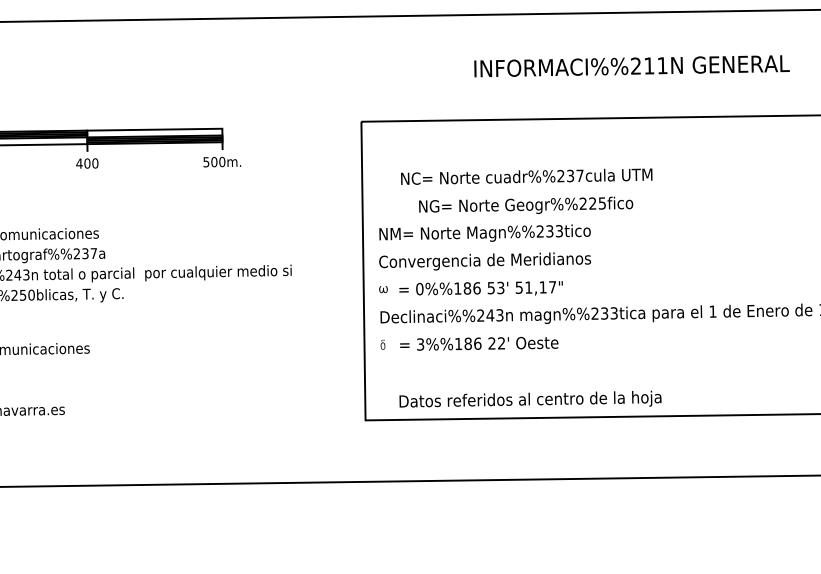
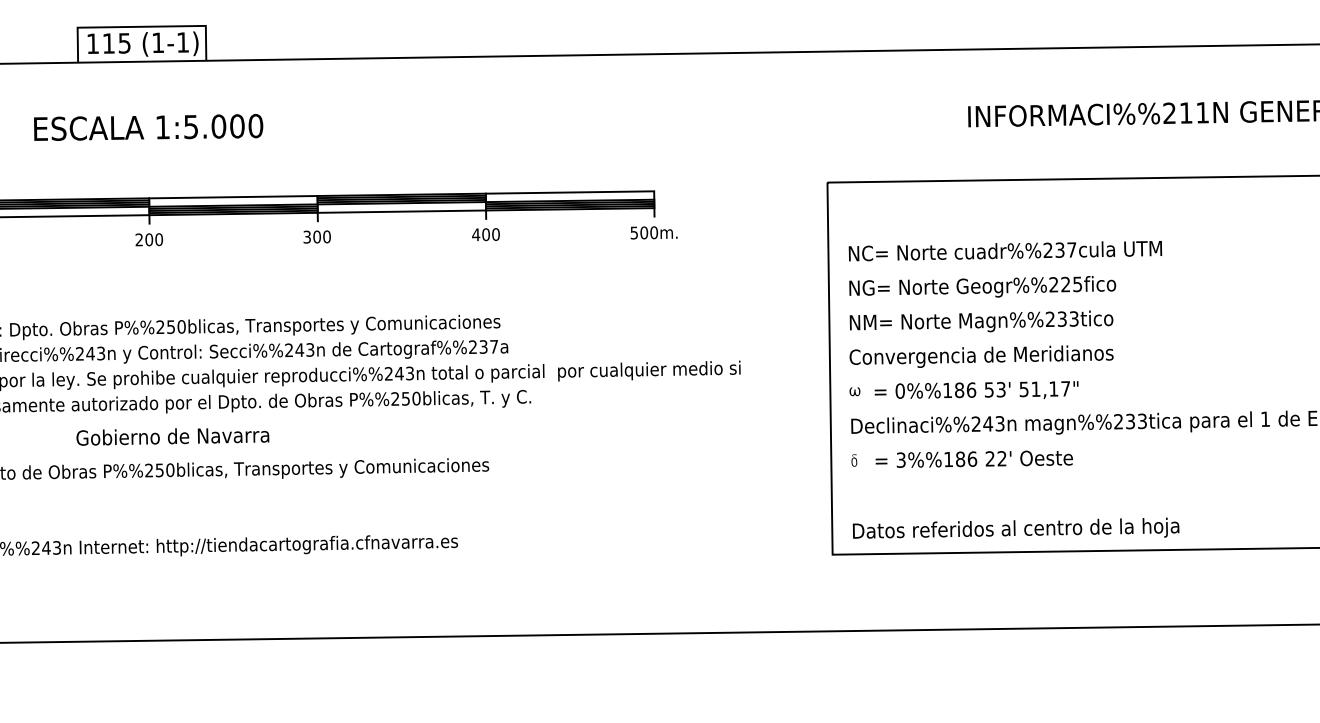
text: (526, 177) -> (1005, 251), moved
text: (525, 205) -> (982, 286), moved
text: (529, 398) -> (1015, 527), moved

